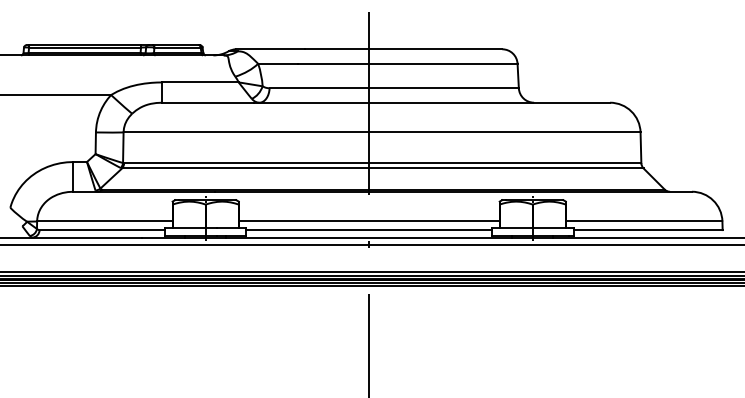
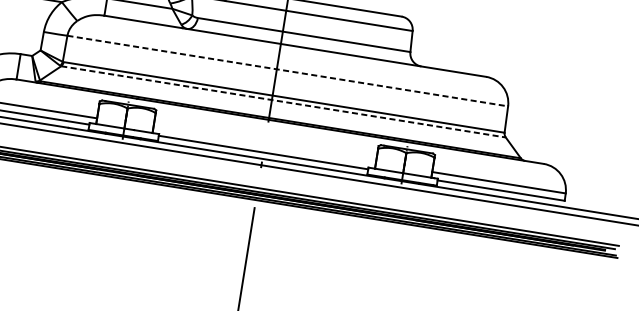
line: (382, 132) -> (288, 71), solid -> dashed
line: (382, 168) -> (283, 101), solid -> dashed
line: (368, 221) -> (264, 145), removed

